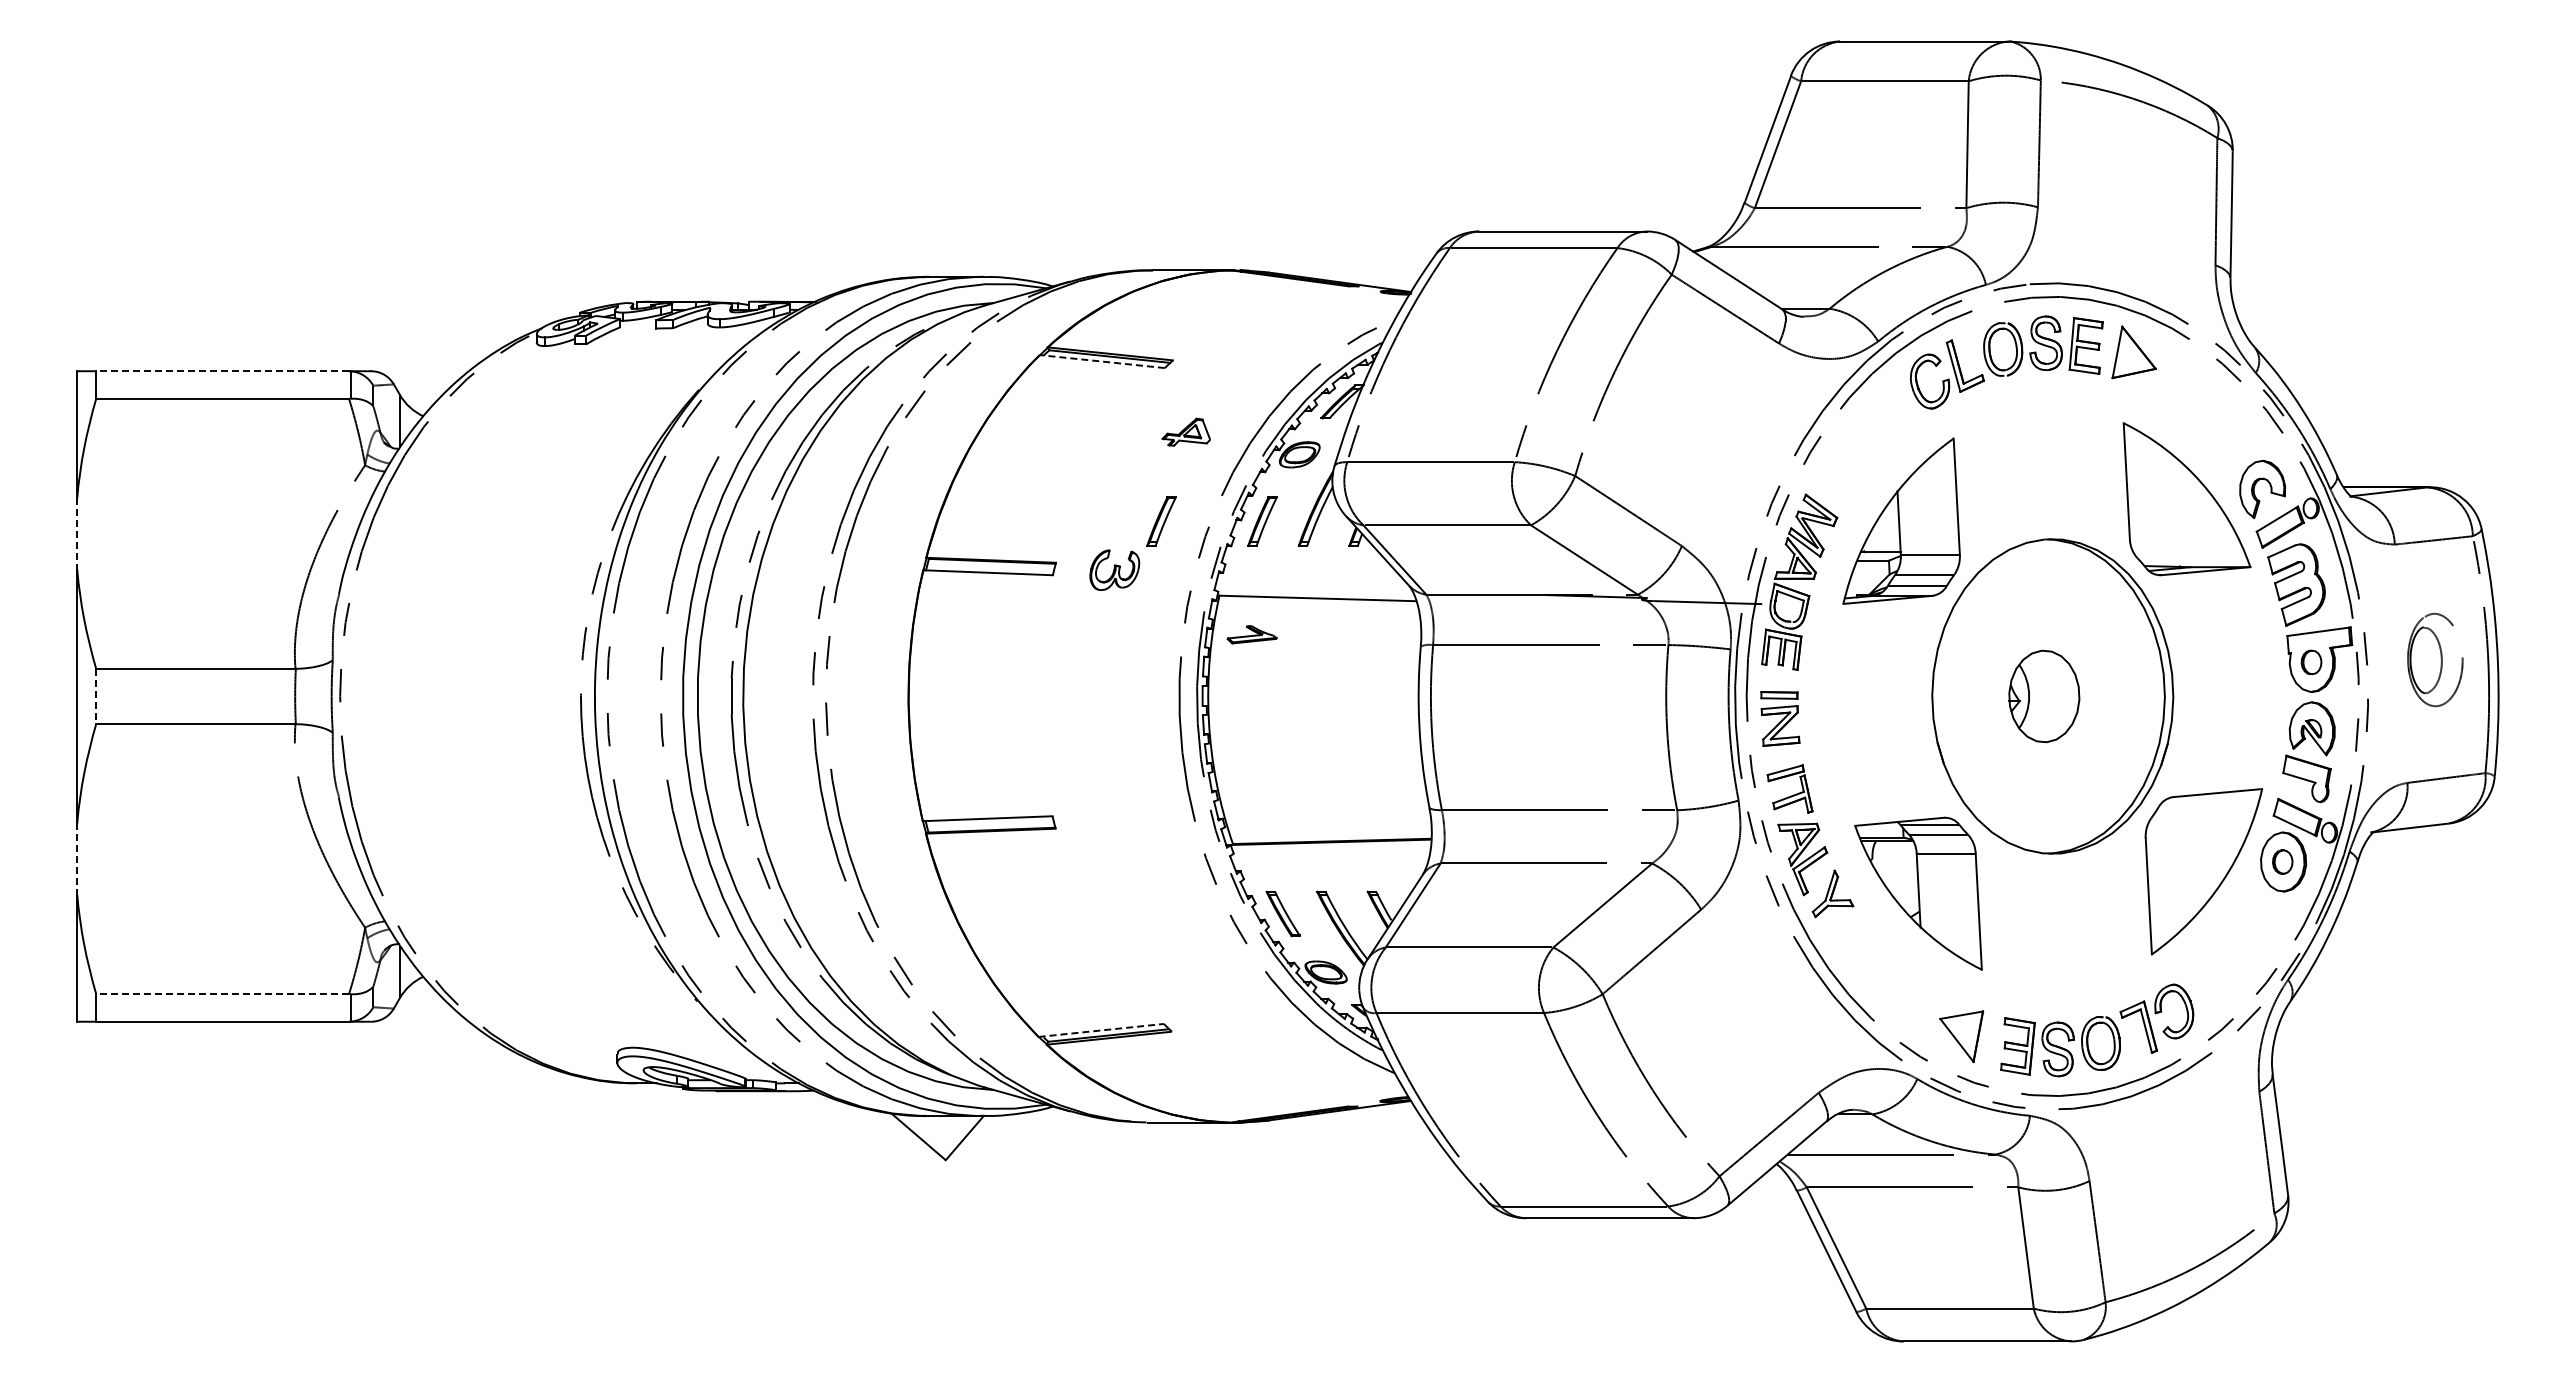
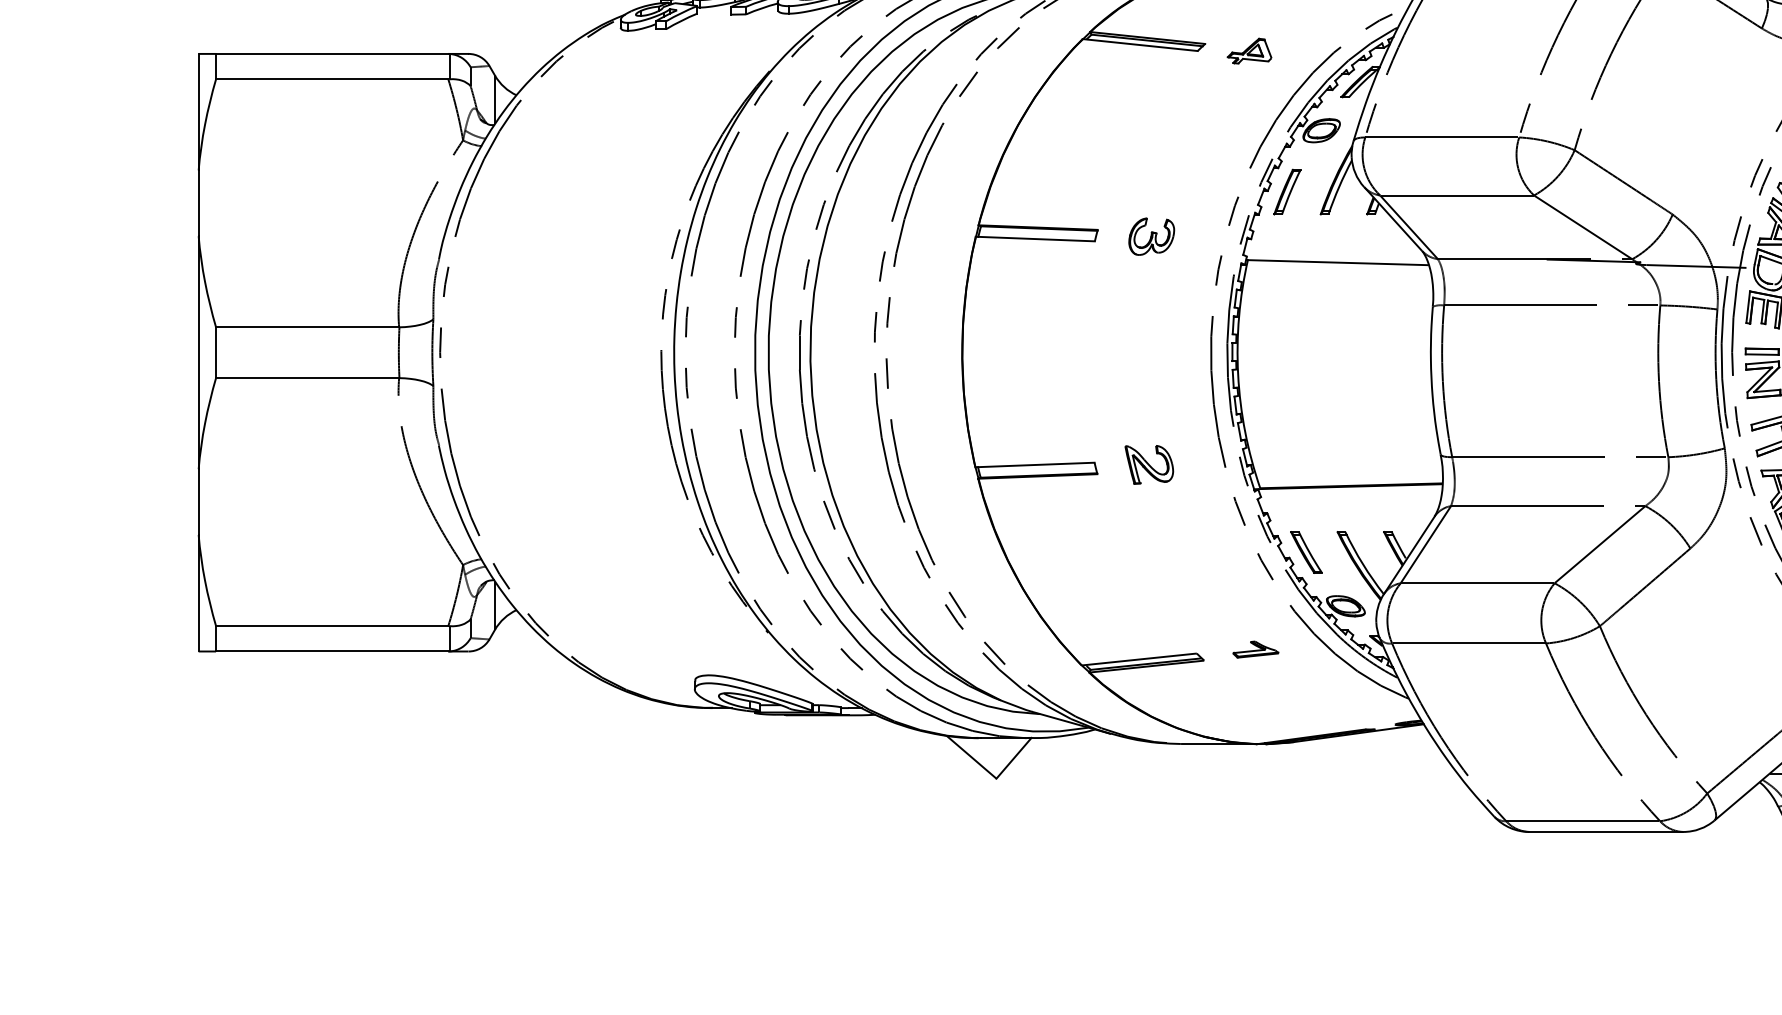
line: (1102, 361) -> (1140, 44), dashed -> solid
line: (222, 371) -> (332, 54), dashed -> solid
part: (1185, 431) -> (1248, 50), moved
part: (1161, 521) -> (1194, 191), removed
line: (77, 533) -> (198, 202), dashed -> solid
part: (1251, 634) -> (1255, 649), moved
line: (96, 696) -> (216, 352), dashed -> solid
part: (1111, 818) -> (1148, 464), added
line: (77, 859) -> (198, 502), dashed -> solid
line: (222, 994) -> (332, 626), dashed -> solid
line: (1100, 1030) -> (1138, 659), dashed -> solid

